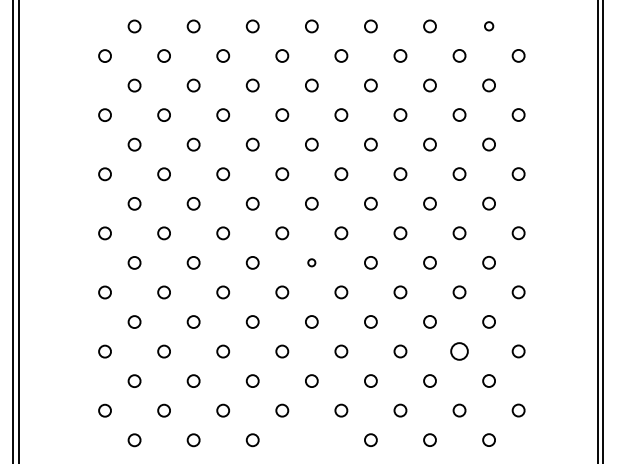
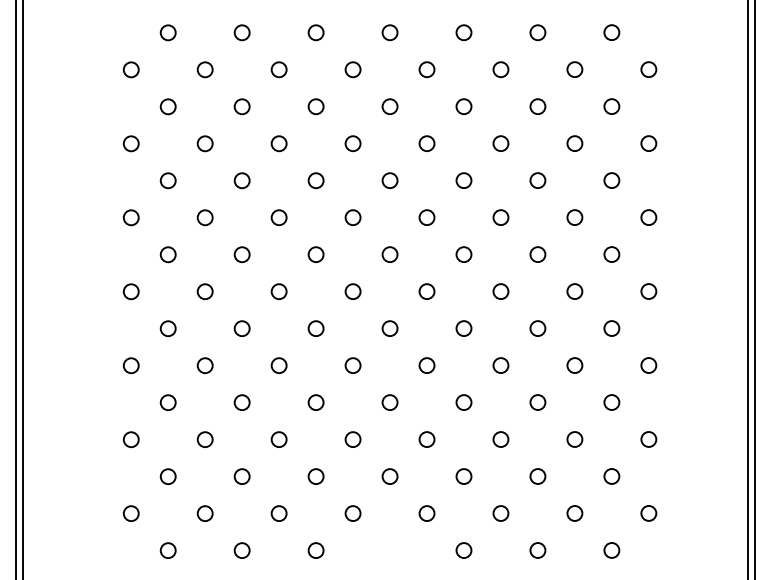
circle: (488, 26) -> (611, 32), size x1.43
circle: (311, 262) -> (389, 328), size x1.67
circle: (459, 351) -> (574, 439), size x0.71

